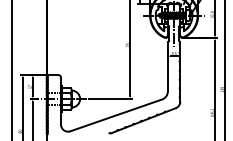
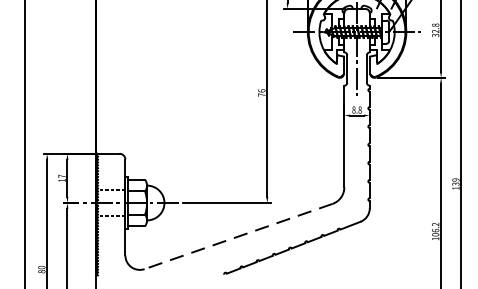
line: (116, 115) -> (239, 236), solid -> dashed

